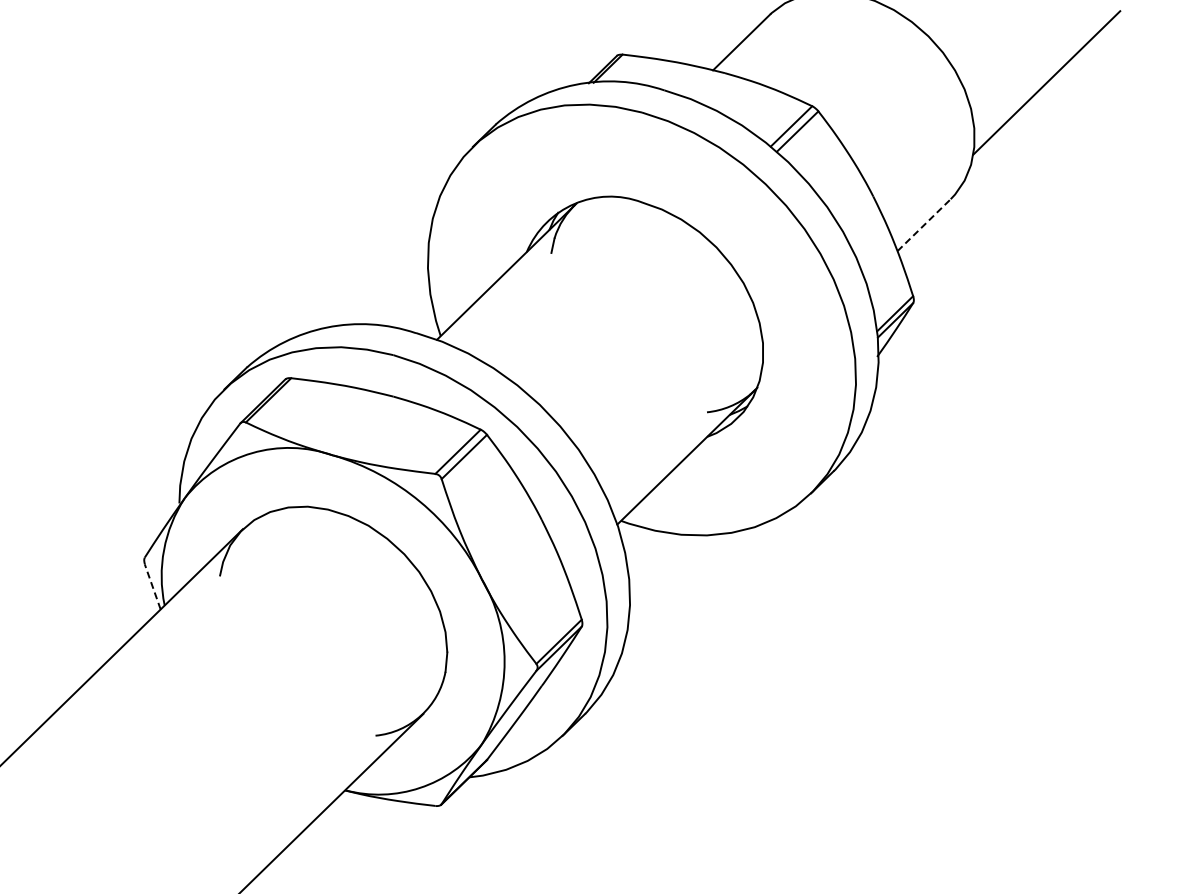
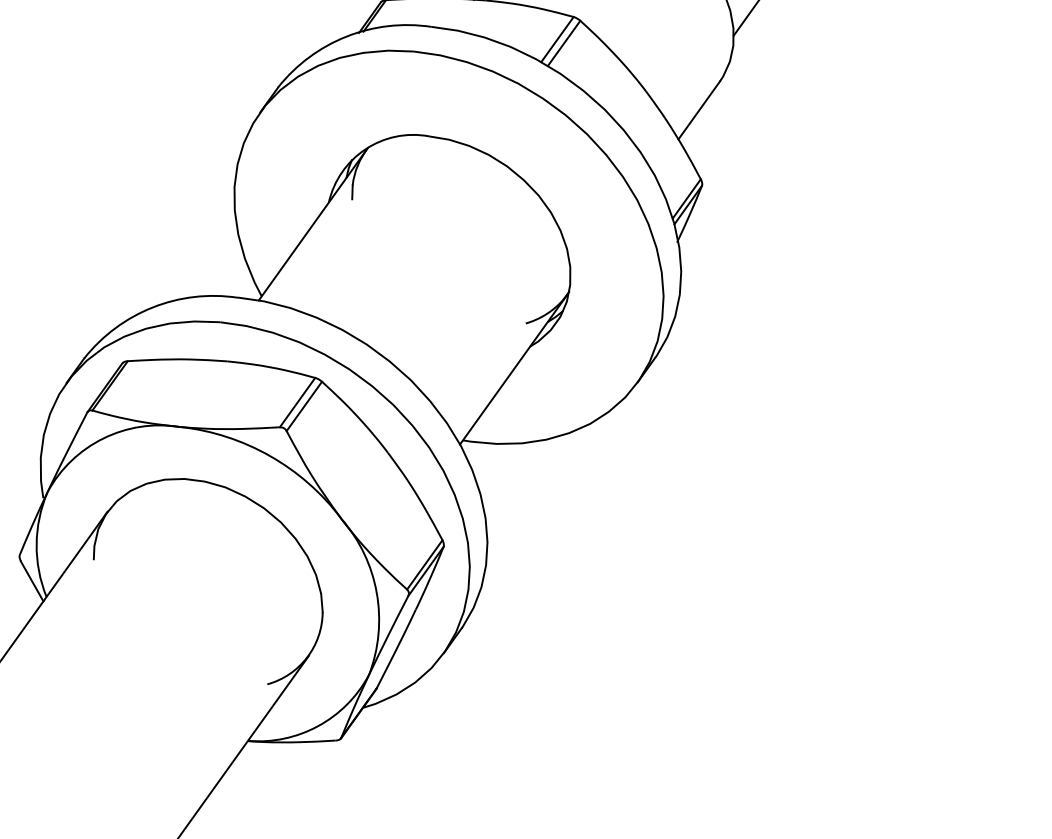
line: (924, 224) -> (699, 109), dashed -> solid
line: (152, 586) -> (31, 581), dashed -> solid

